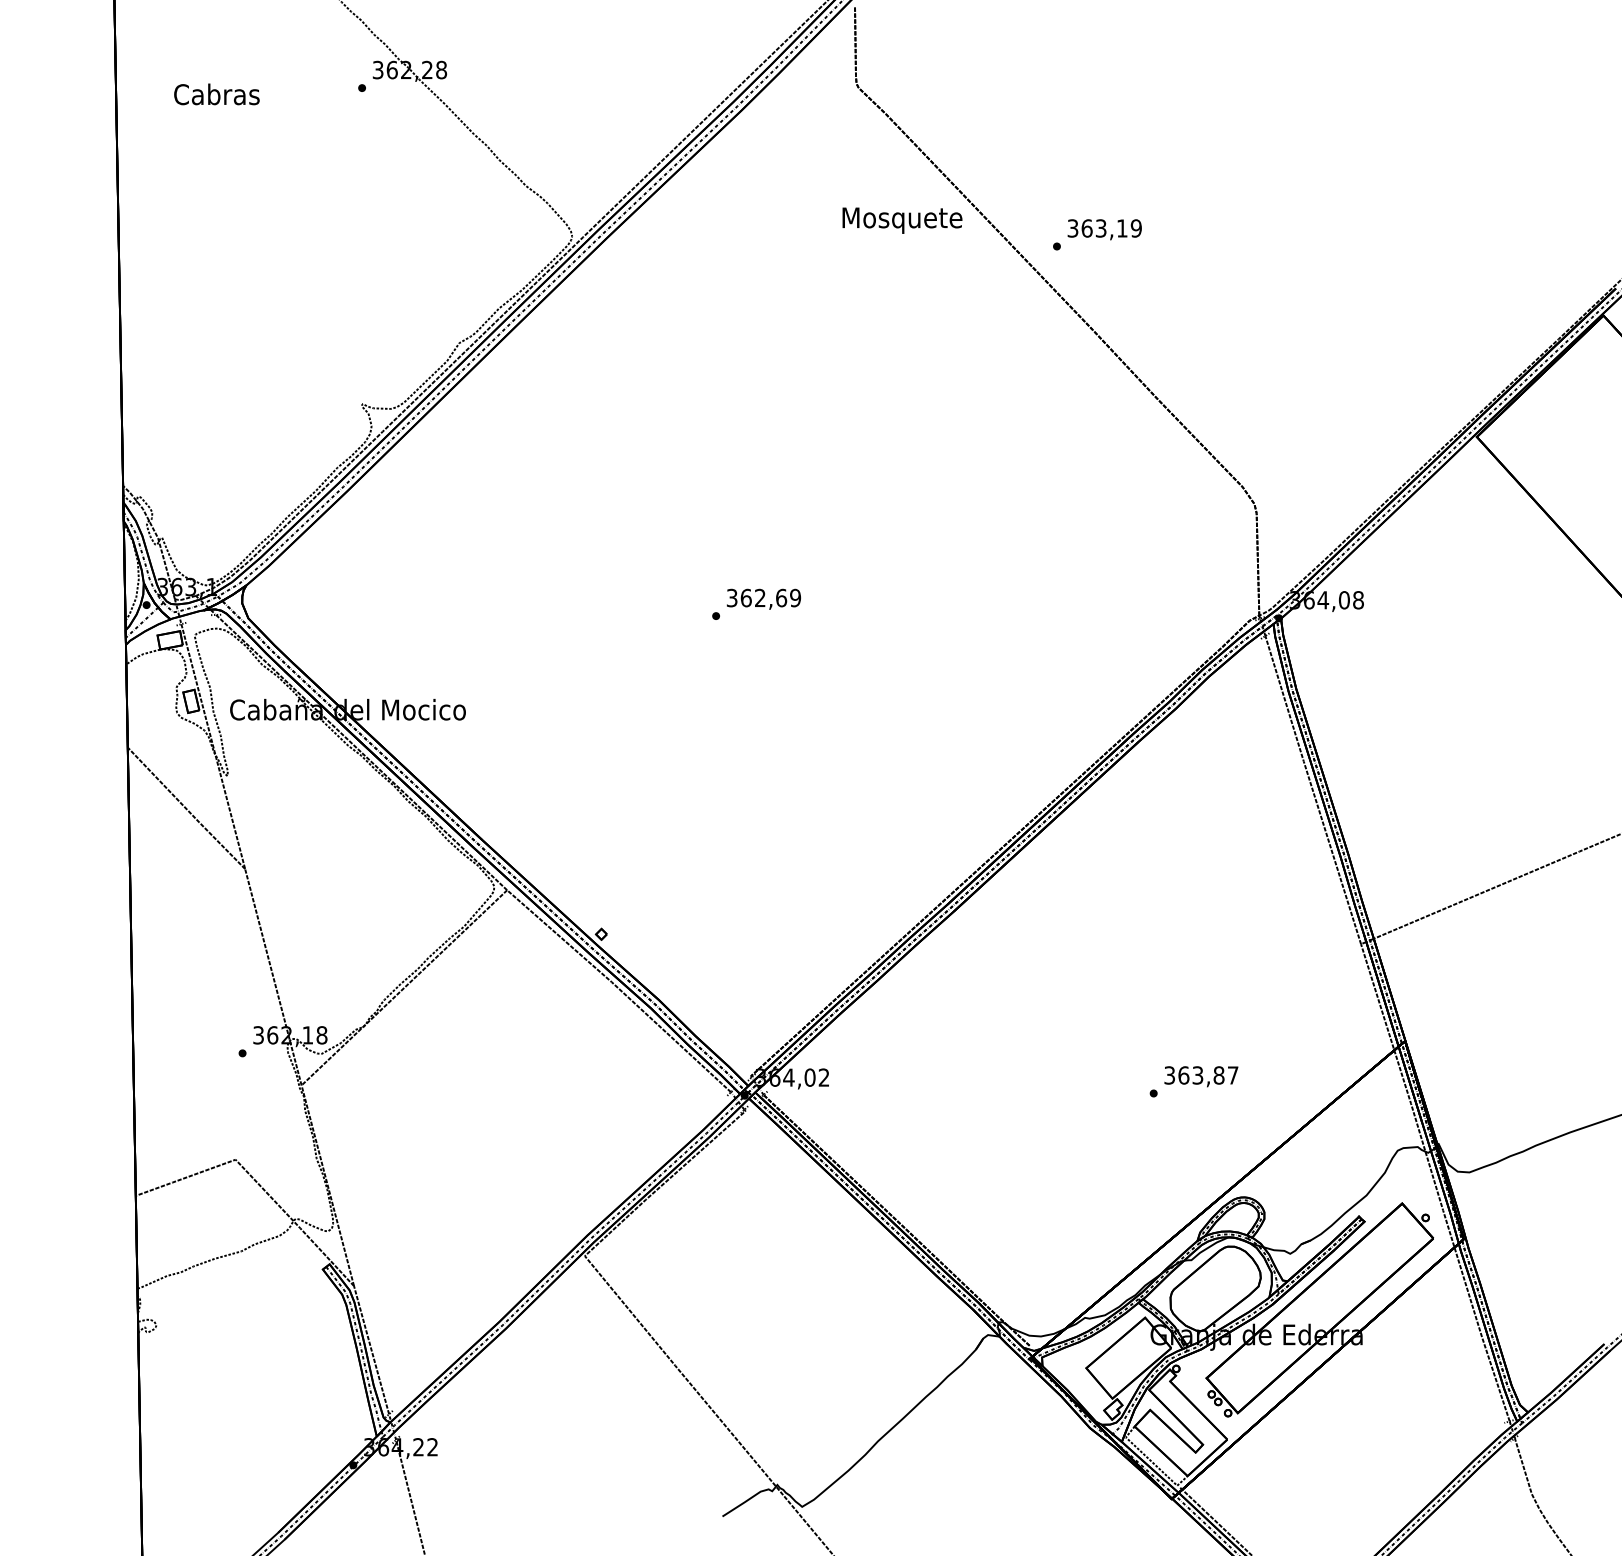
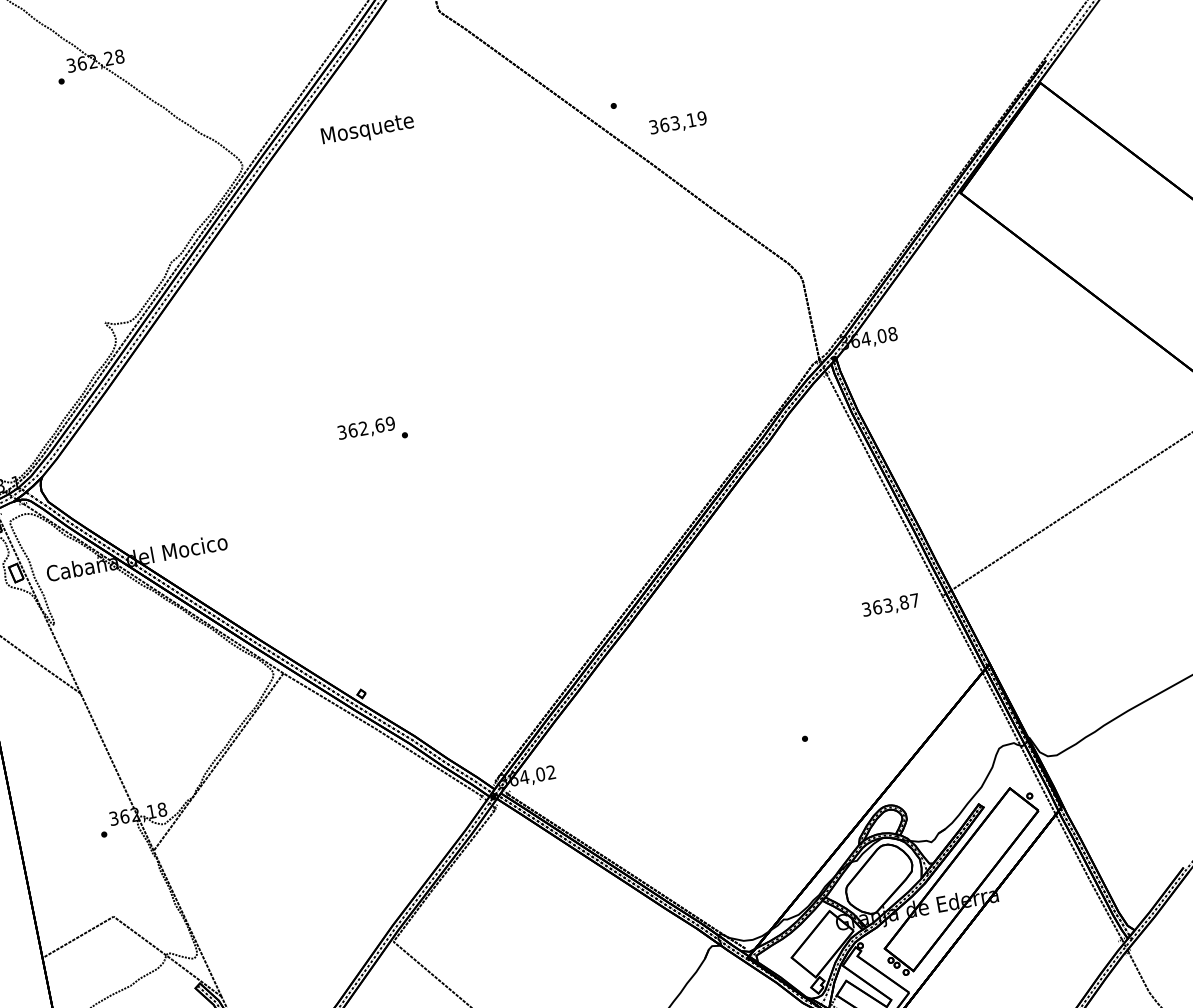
text: (902, 220) -> (367, 130), moved
text: (1104, 229) -> (678, 123), moved
text: (763, 598) -> (366, 428), moved
text: (1201, 1076) -> (891, 605), moved

